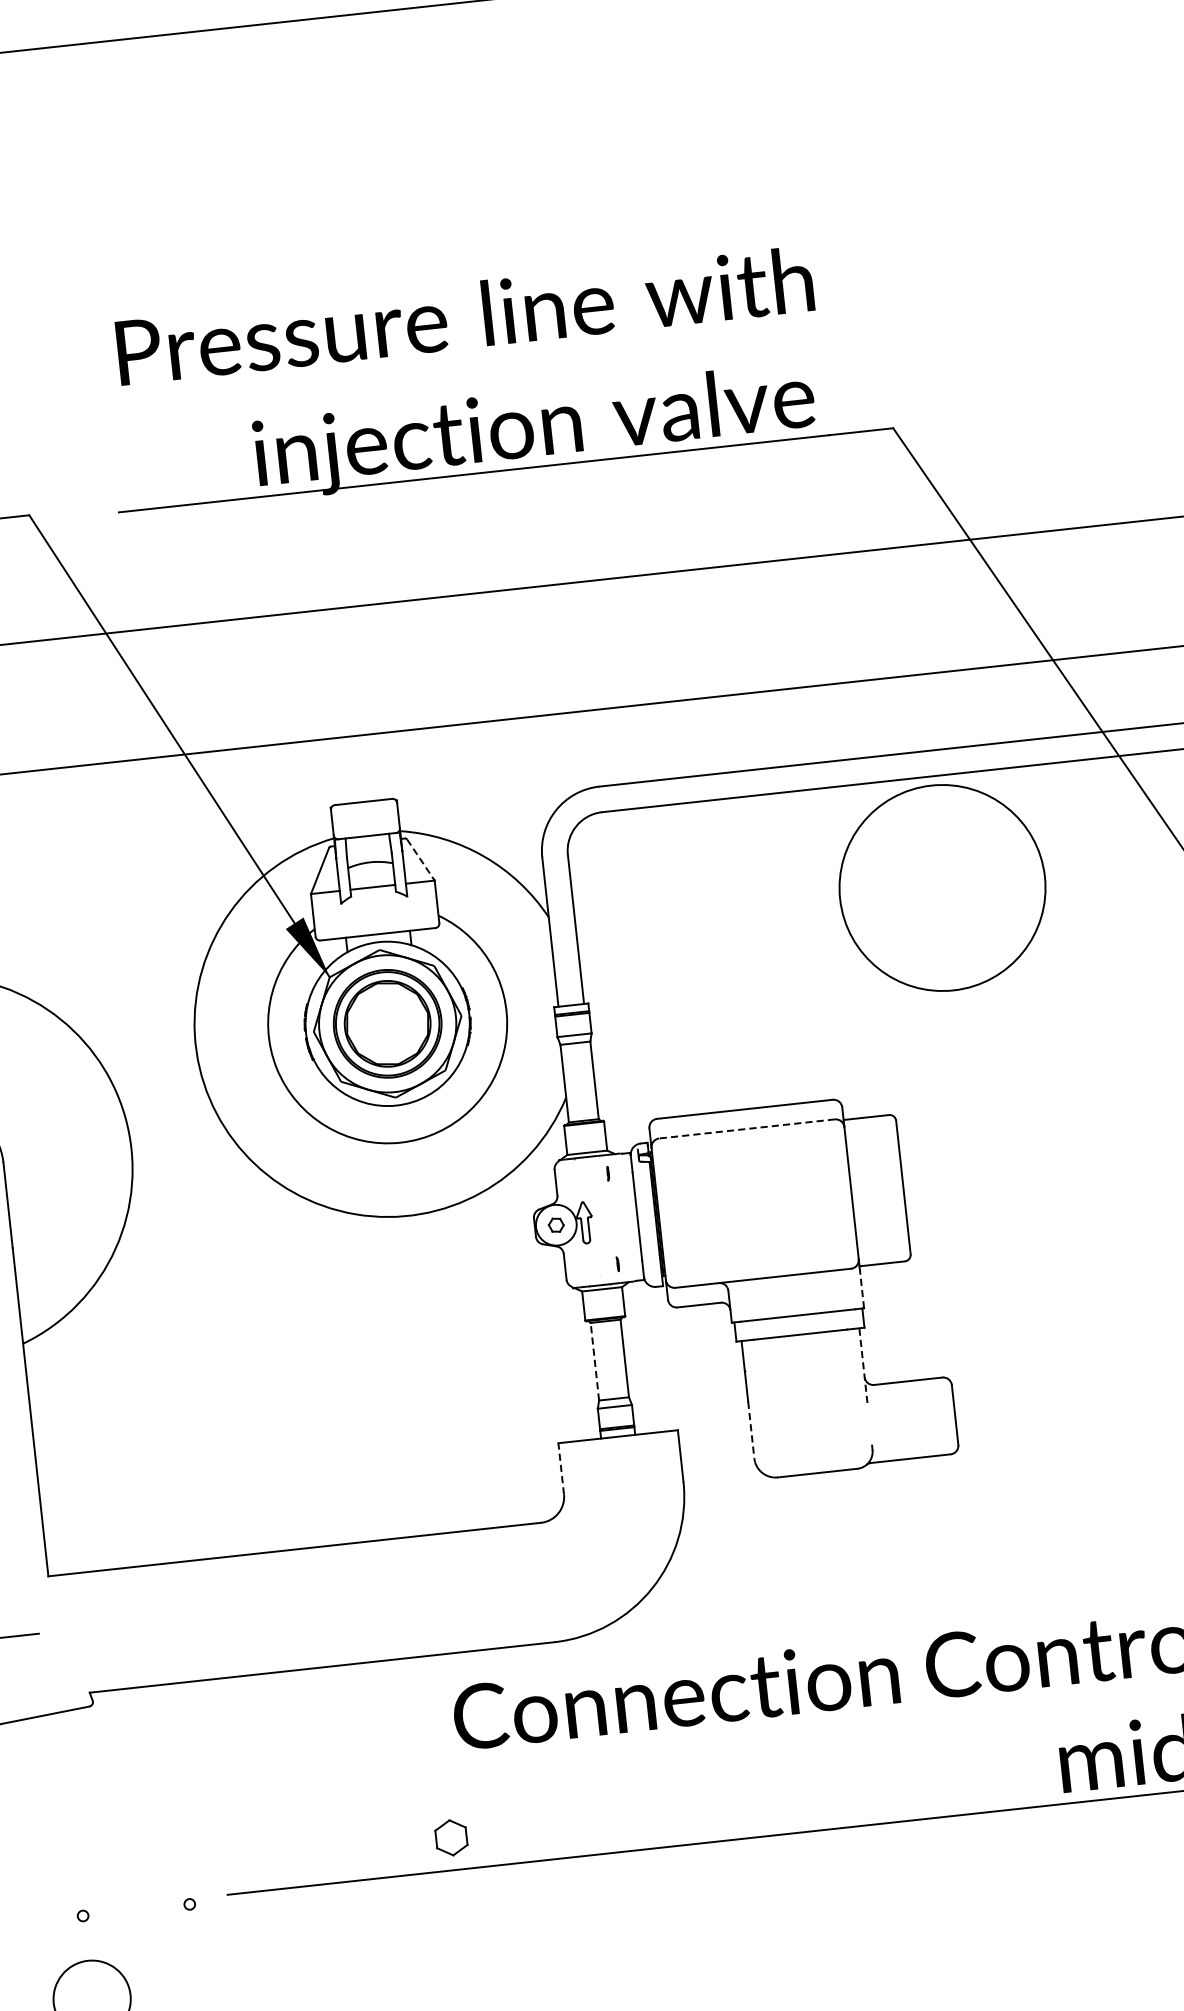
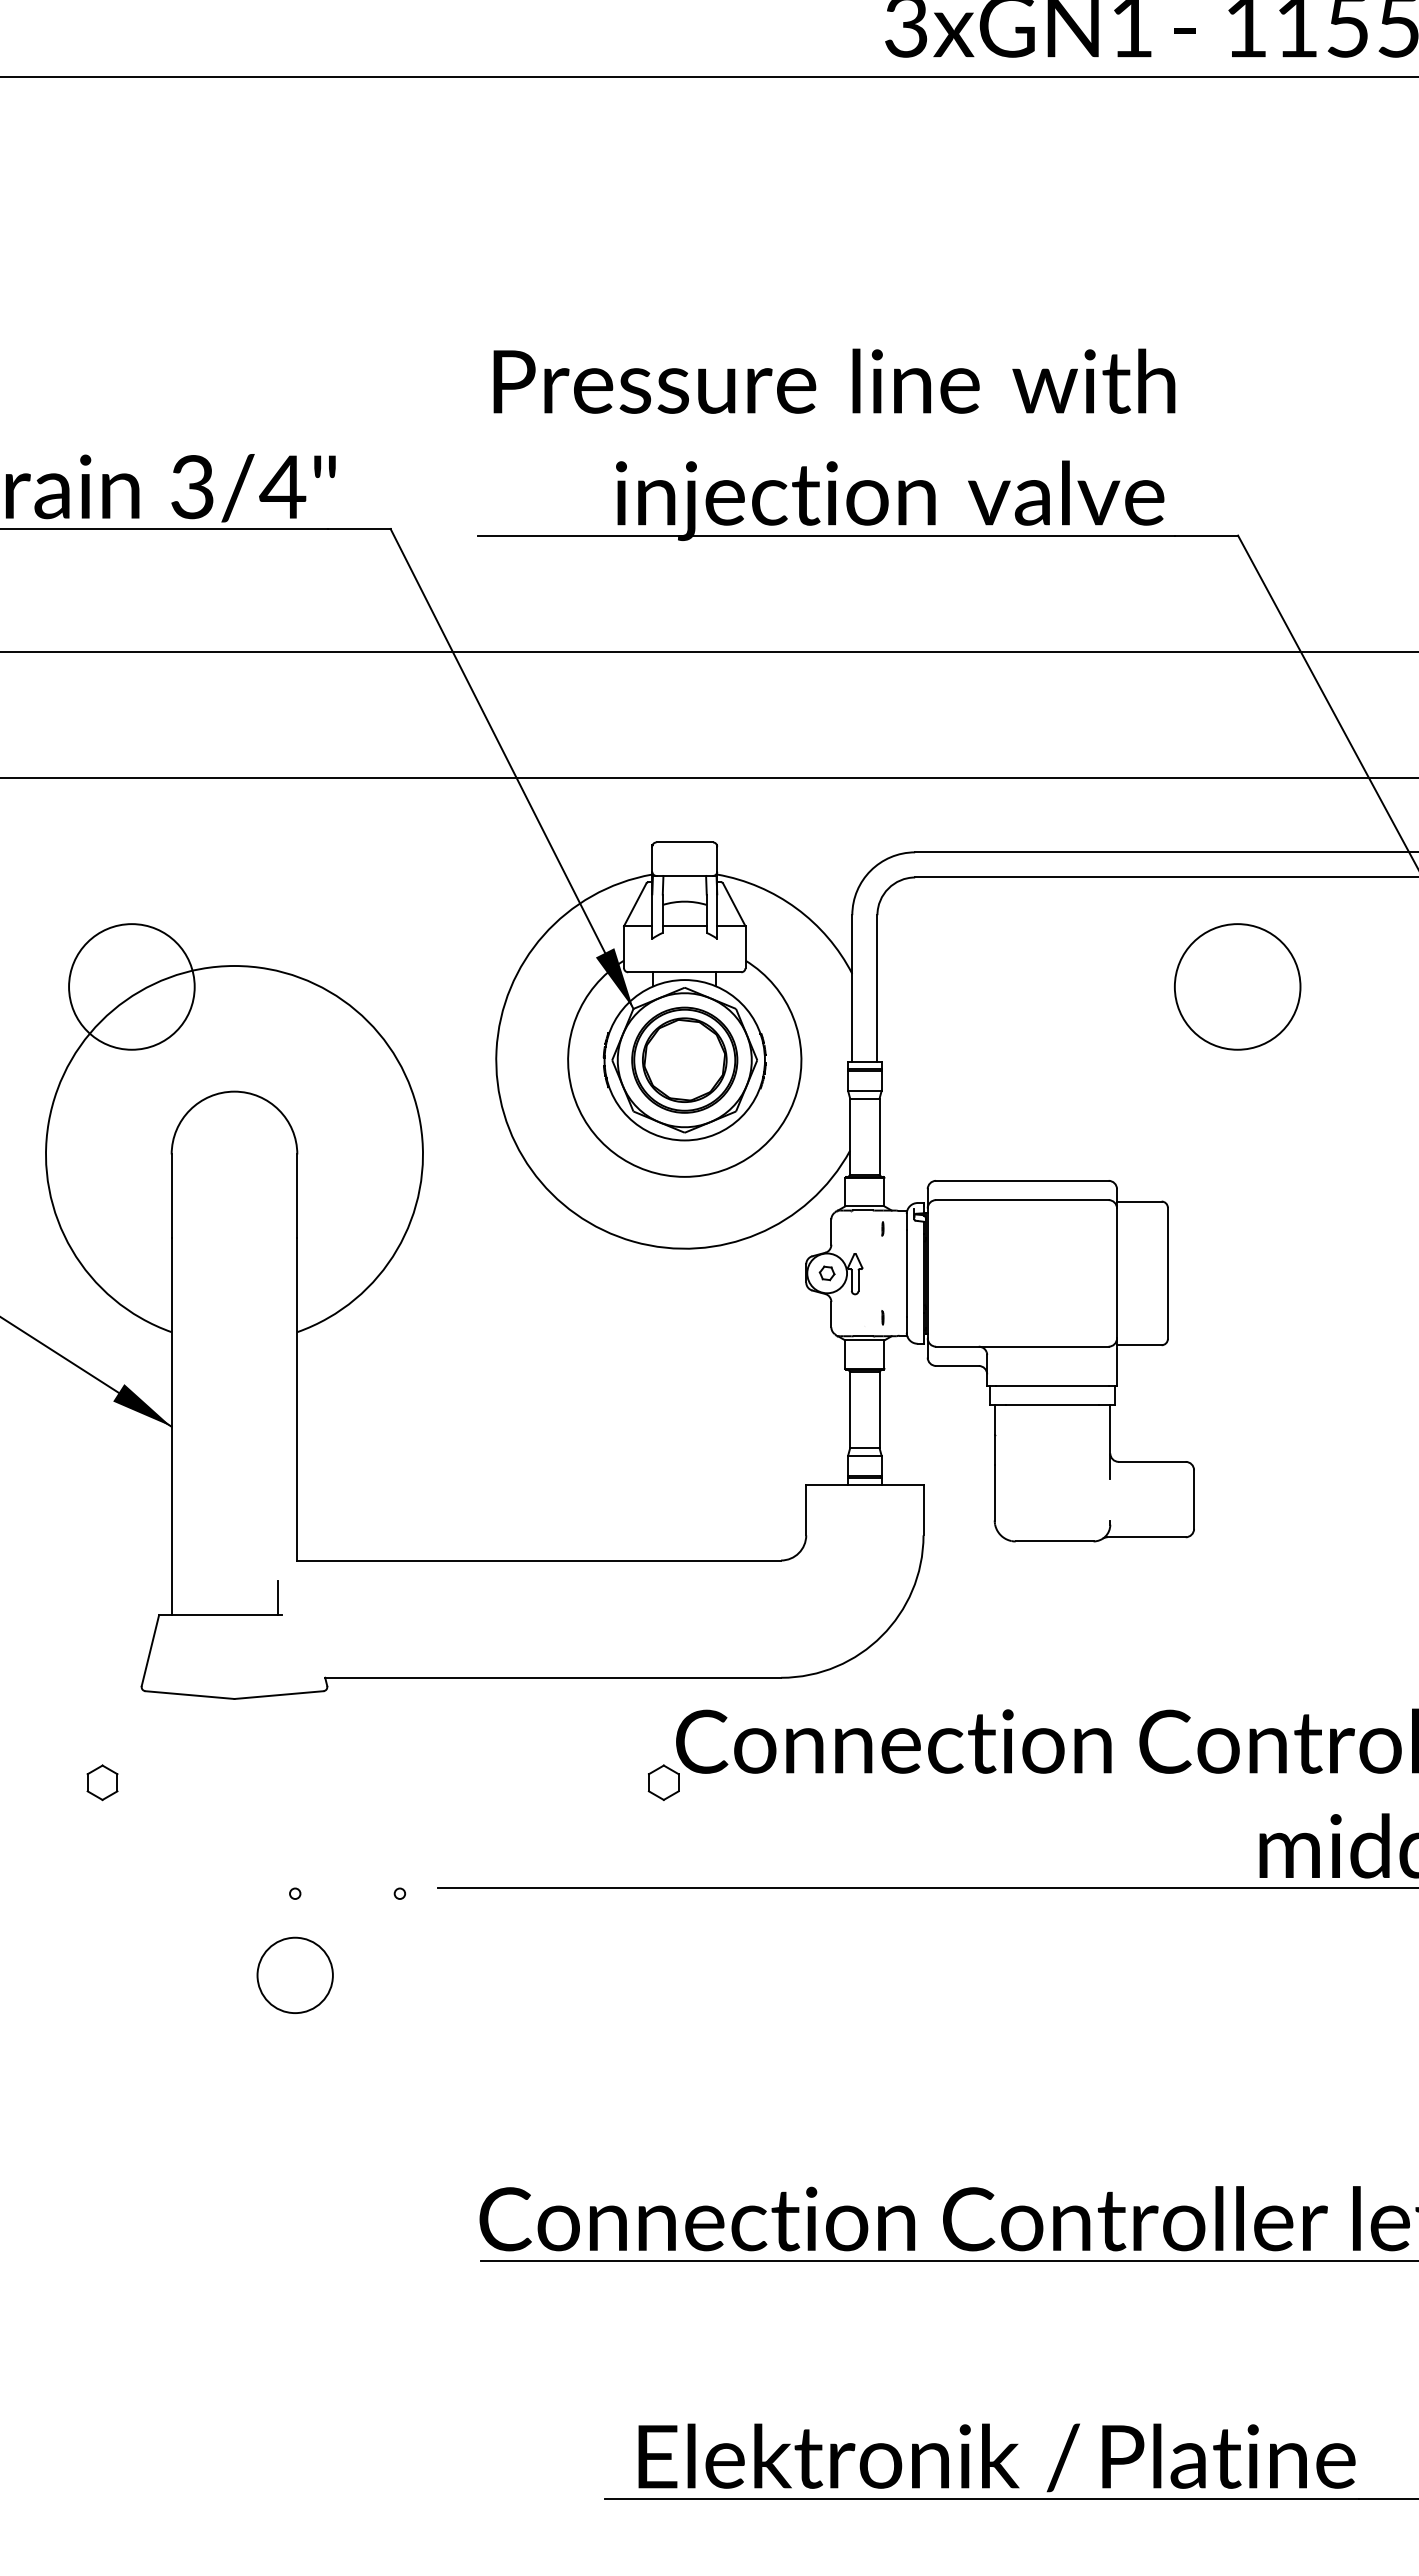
line: (421, 860) -> (734, 905), dashed -> solid
circle: (942, 887) -> (1237, 986), size x0.62
line: (746, 1129) -> (1021, 1200), dashed -> solid
line: (862, 1288) -> (1117, 1367), dashed -> solid
line: (595, 1361) -> (850, 1409), dashed -> solid
line: (863, 1366) -> (1110, 1442), dashed -> solid
line: (751, 1429) -> (994, 1492), dashed -> solid
line: (561, 1468) -> (806, 1509), dashed -> solid
line: (33, 1617) -> (278, 1598), added
part: (451, 1837) -> (663, 1782), moved

